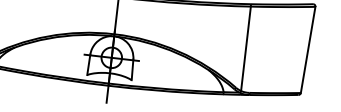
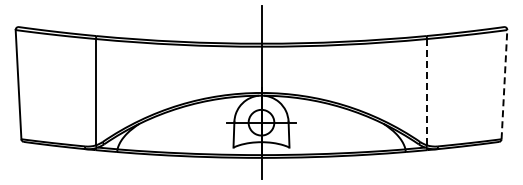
line: (246, 49) -> (427, 92), solid -> dashed
line: (308, 49) -> (504, 84), solid -> dashed

